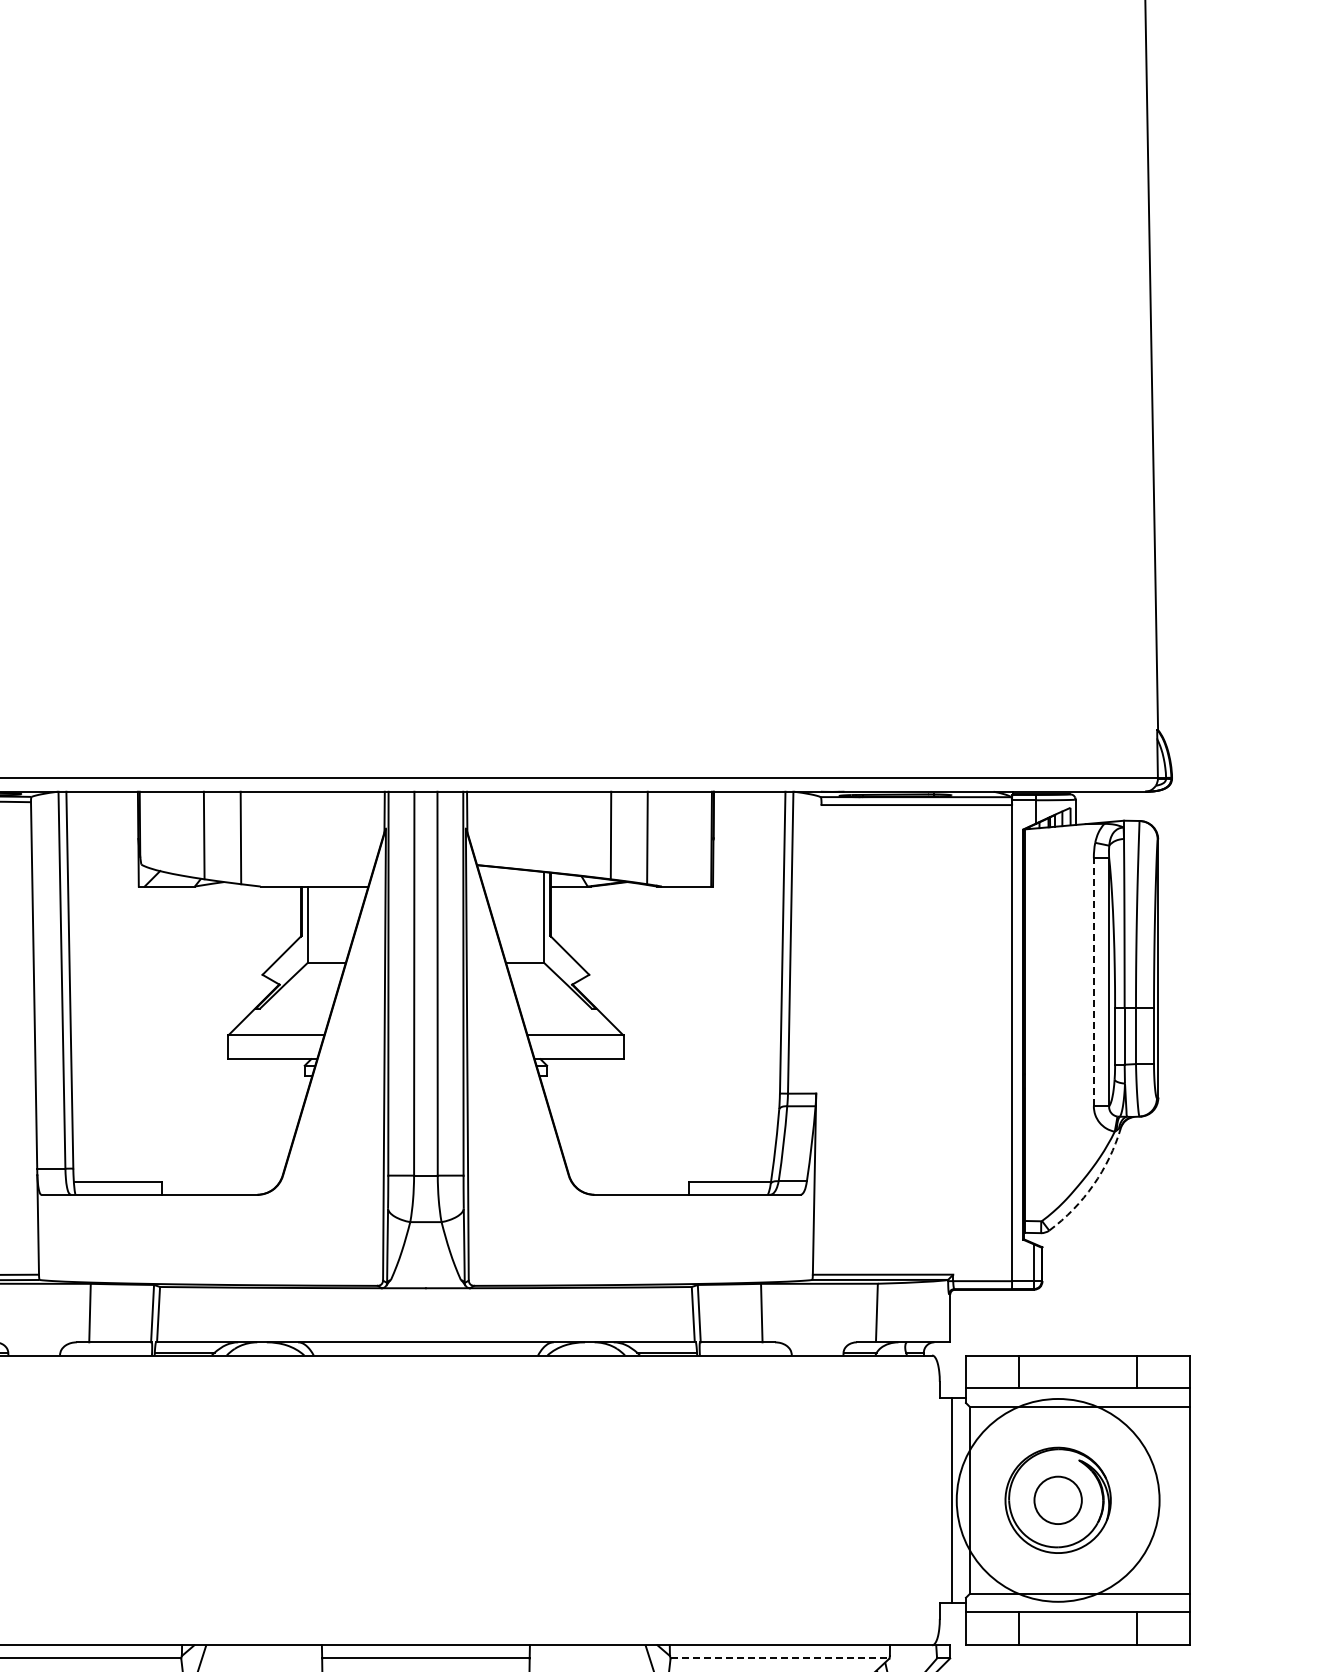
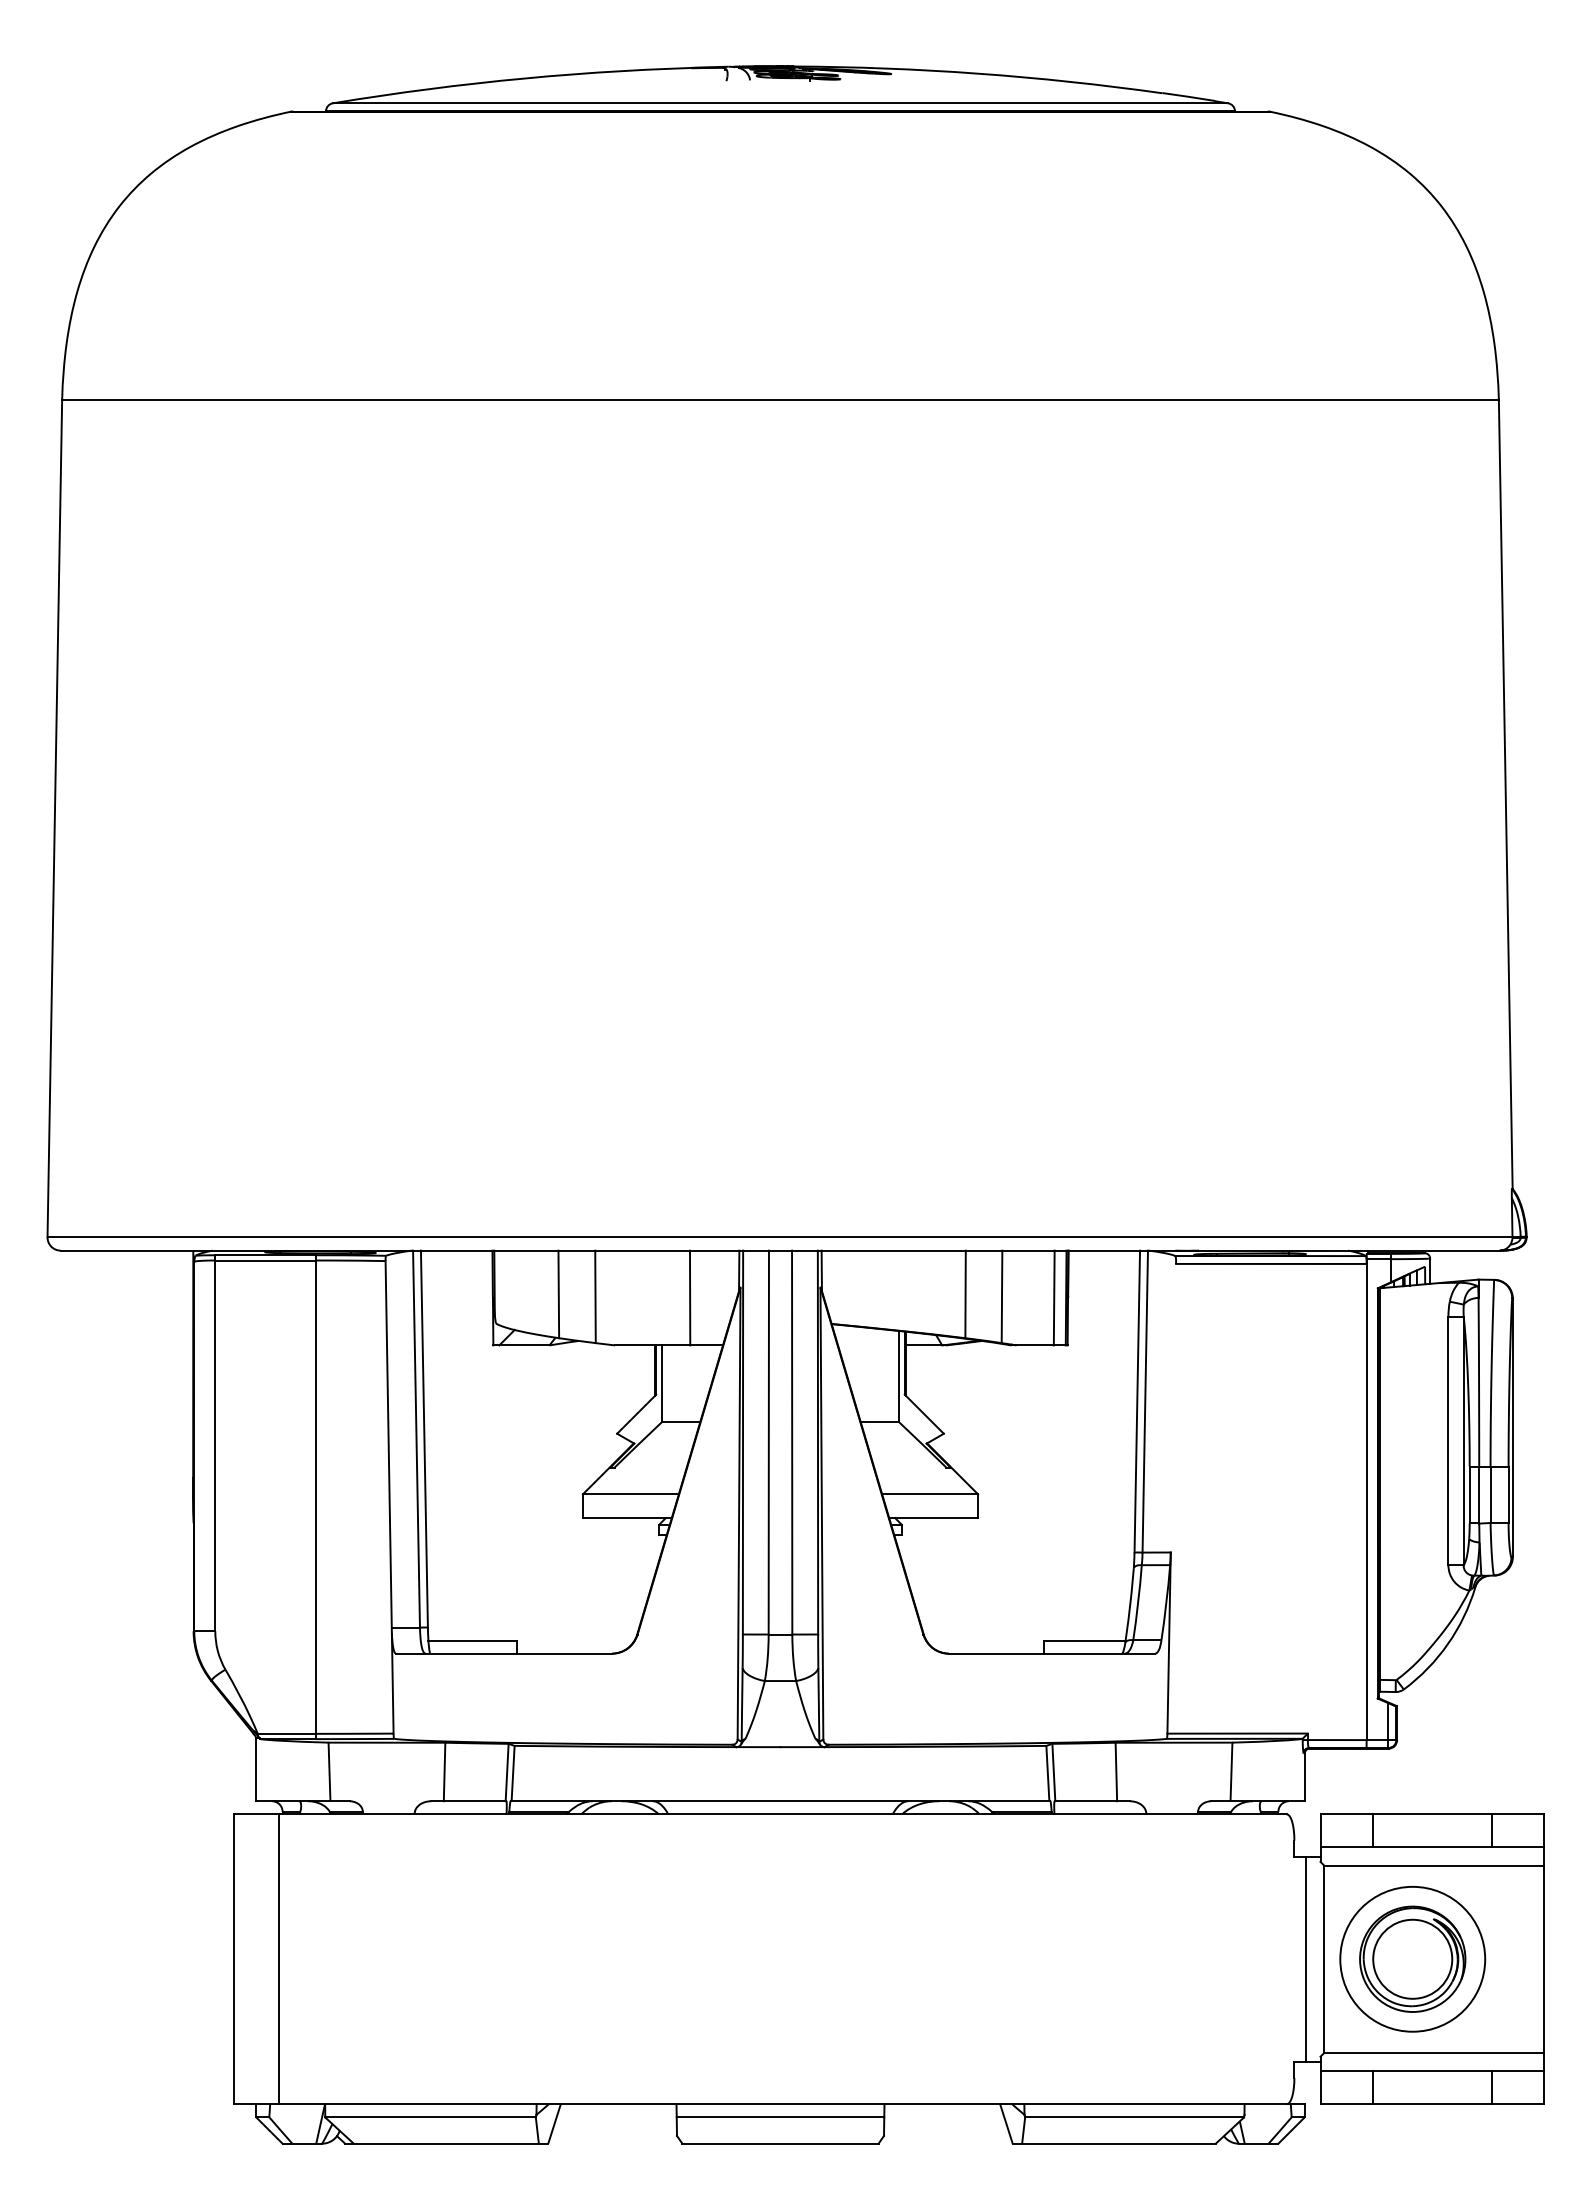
line: (335, 838) -> (690, 1297), added
line: (698, 838) -> (1053, 1297), added
line: (1093, 981) -> (1448, 1440), dashed -> solid
arc: (1092, 1185) -> (1447, 1644), dashed -> solid
circle: (1057, 1499) -> (1412, 1958), size x0.71
circle: (1057, 1499) -> (1412, 1958), size x1.67
line: (780, 1658) -> (1135, 2117), dashed -> solid

